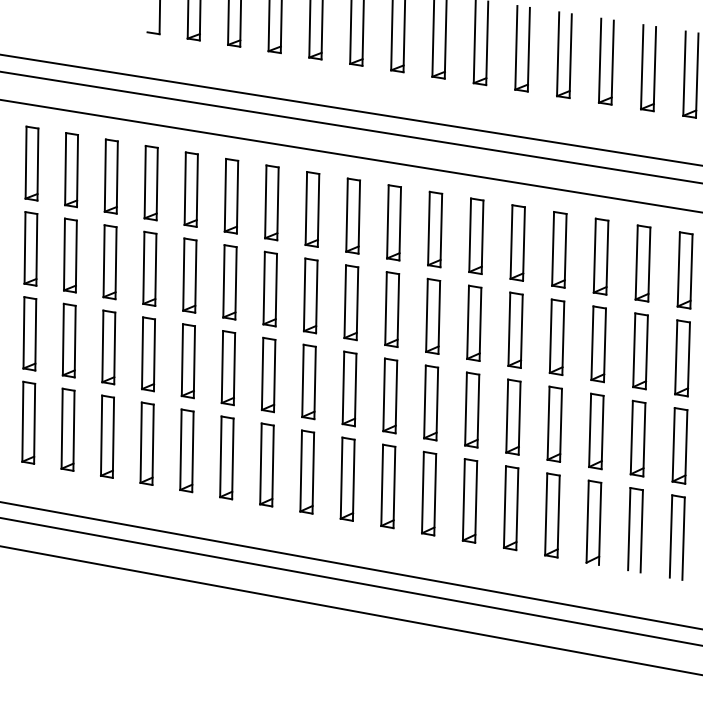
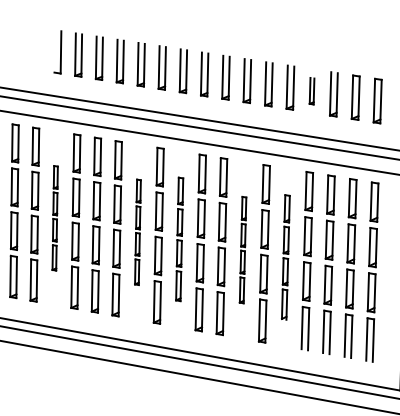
part: (647, 69) -> (311, 91), size x0.6
part: (147, 316) -> (54, 218), size x0.6
part: (308, 343) -> (137, 232), size x0.6
part: (390, 356) -> (179, 239), size x0.7
part: (513, 376) -> (242, 249), size x0.6
part: (596, 391) -> (285, 257), size x0.7

